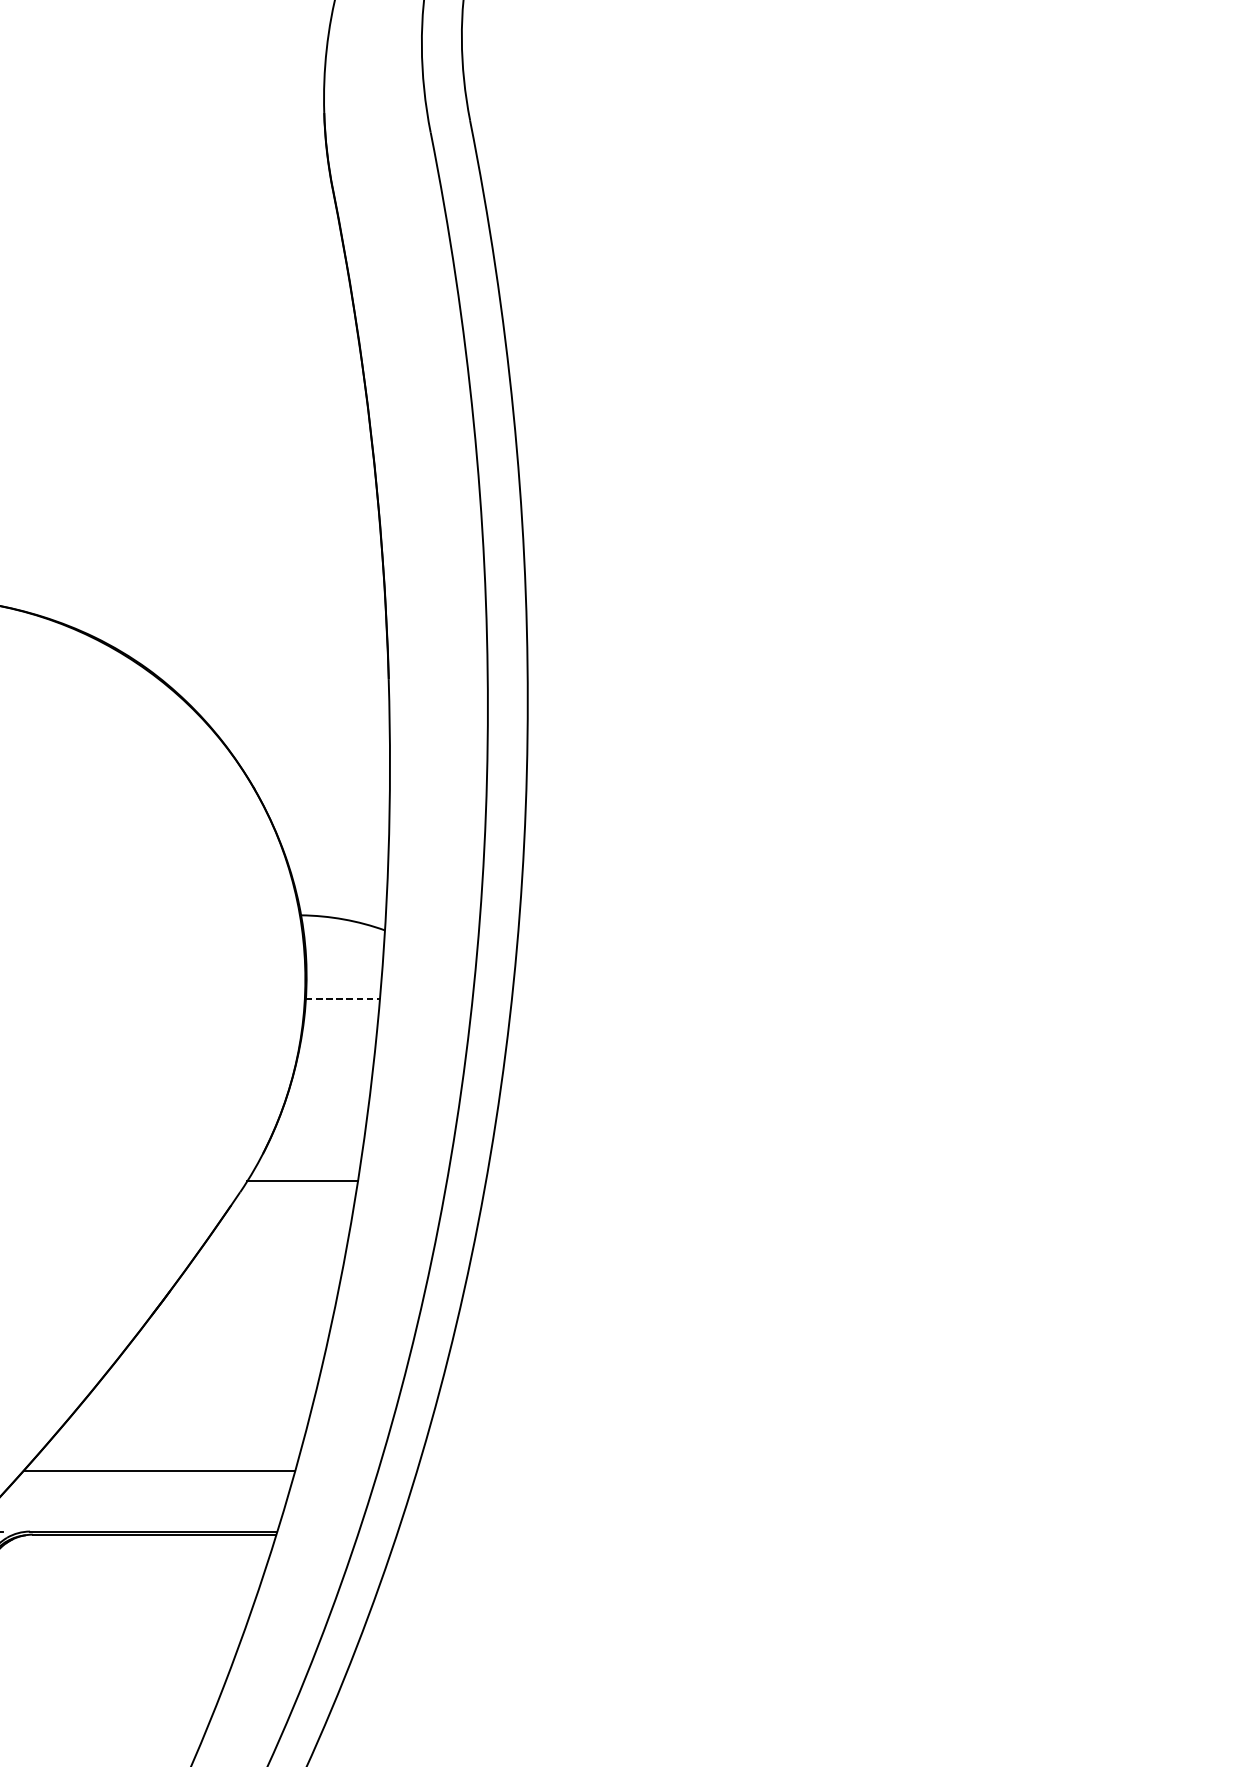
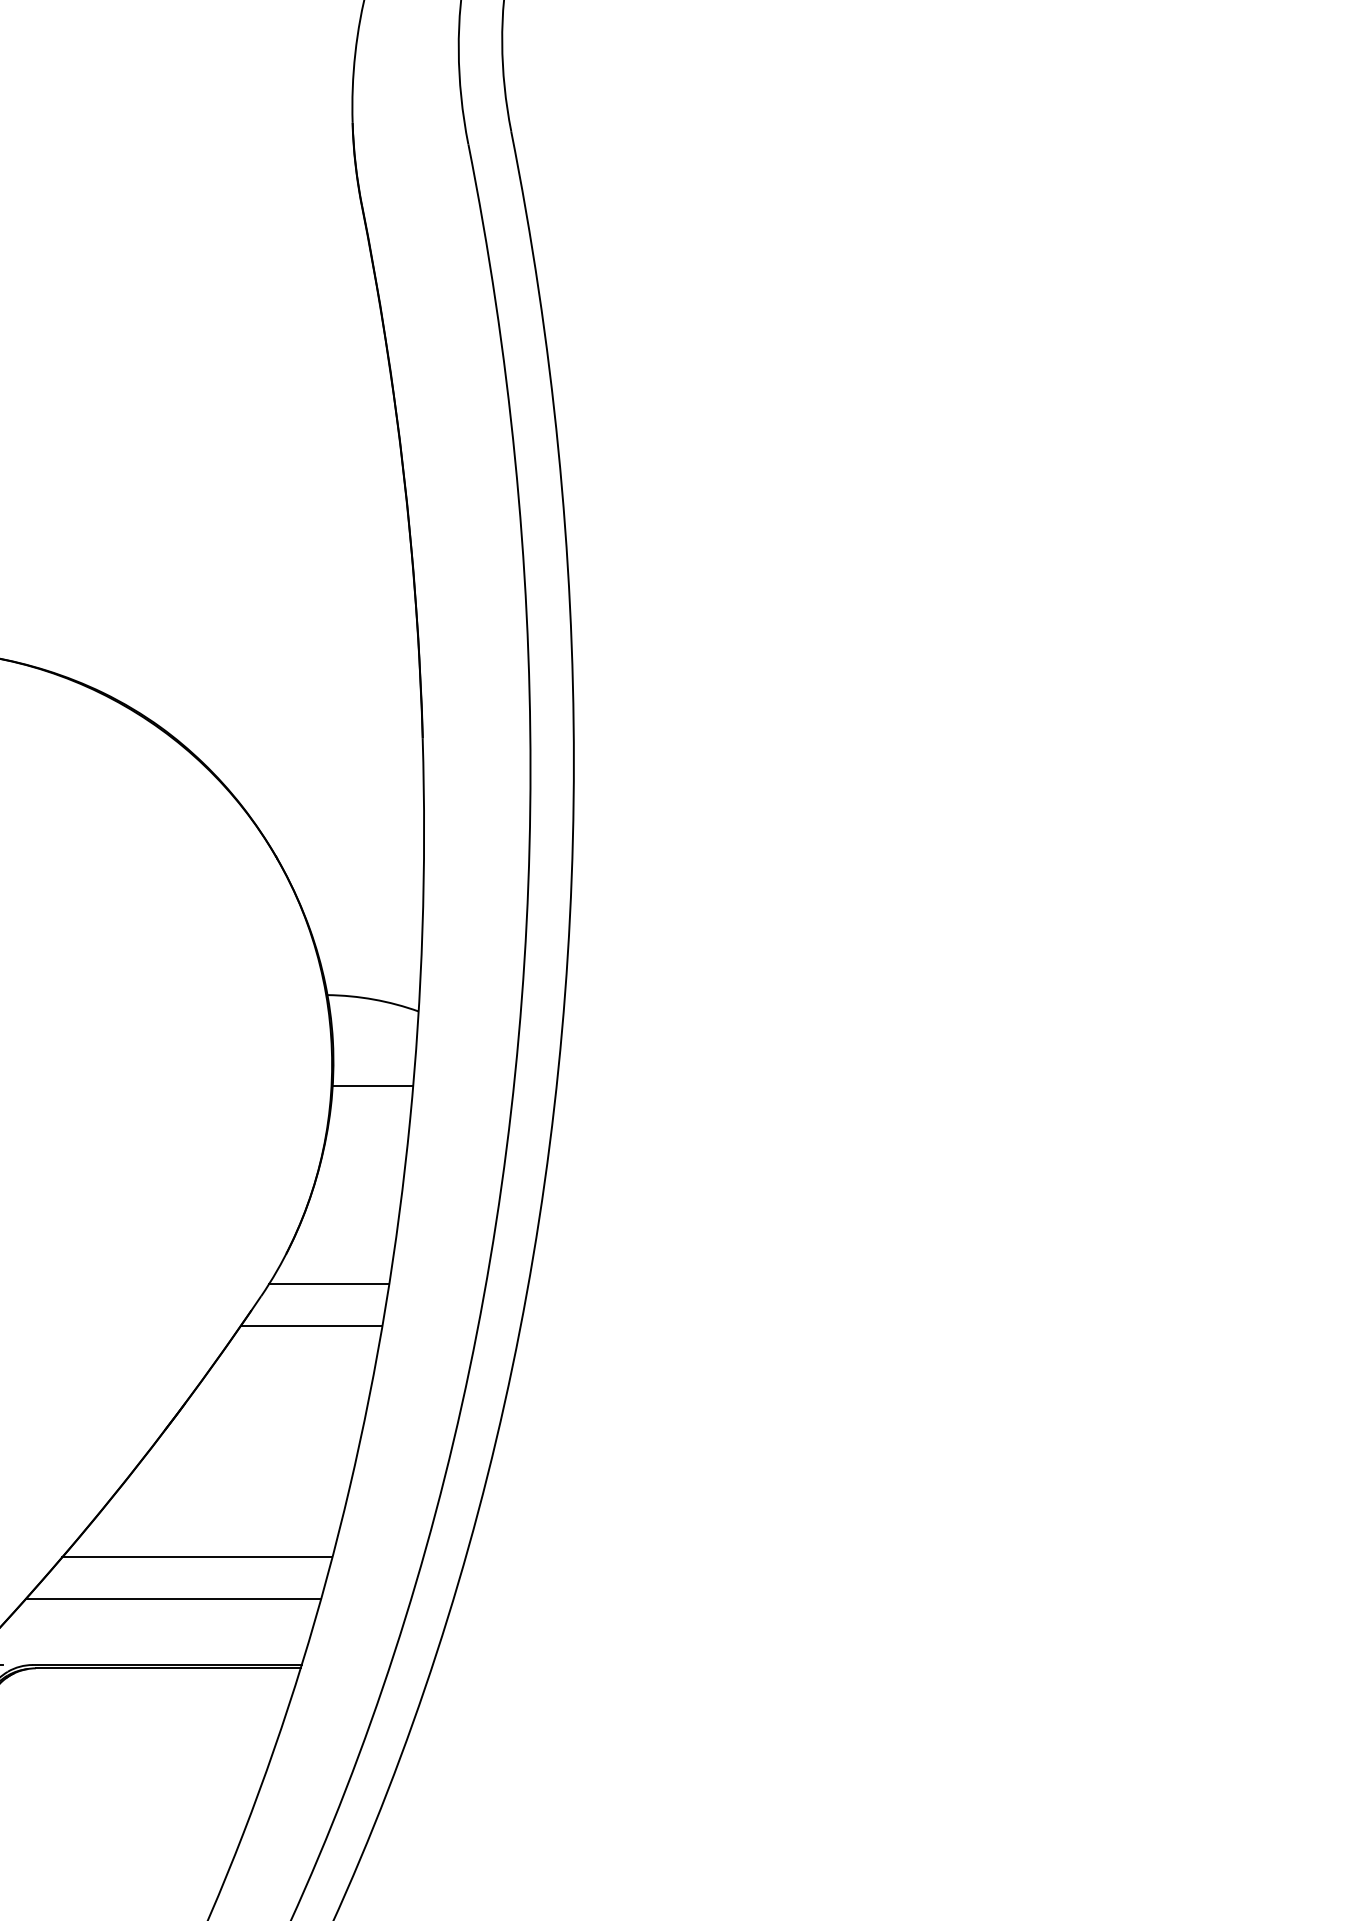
line: (343, 998) -> (373, 1085), dashed -> solid
line: (286, 1219) -> (311, 1325), added
line: (181, 1432) -> (197, 1557), added

